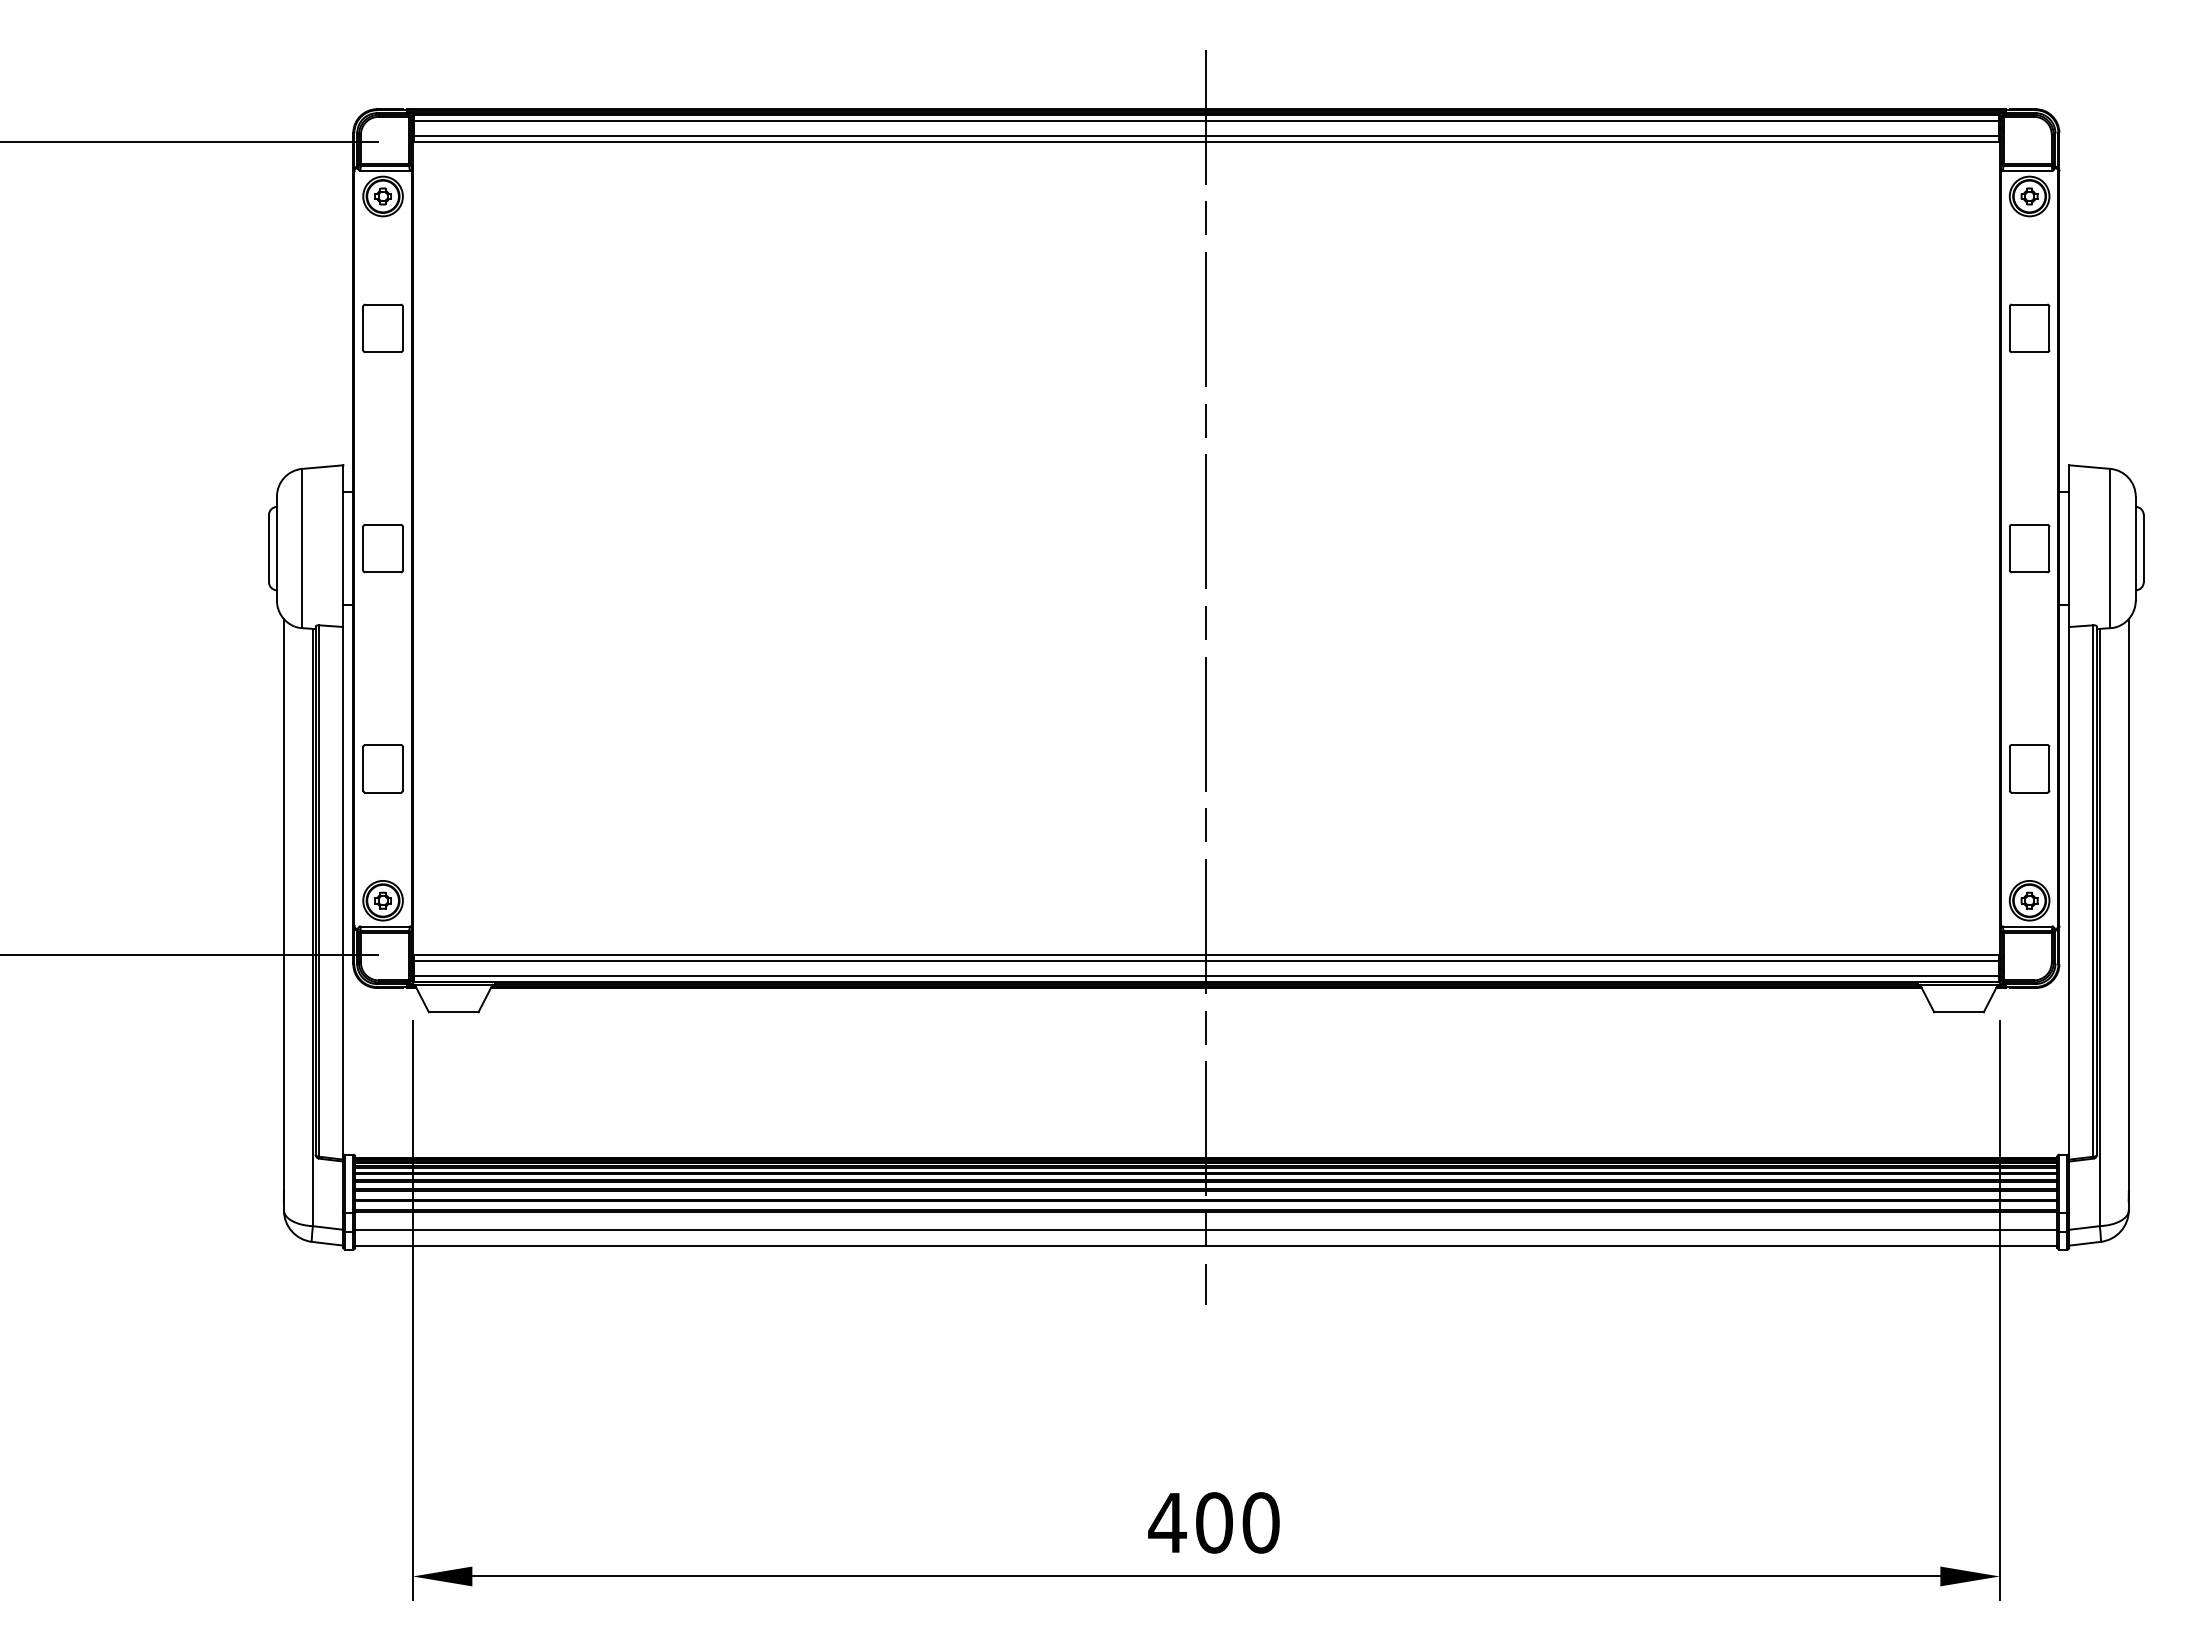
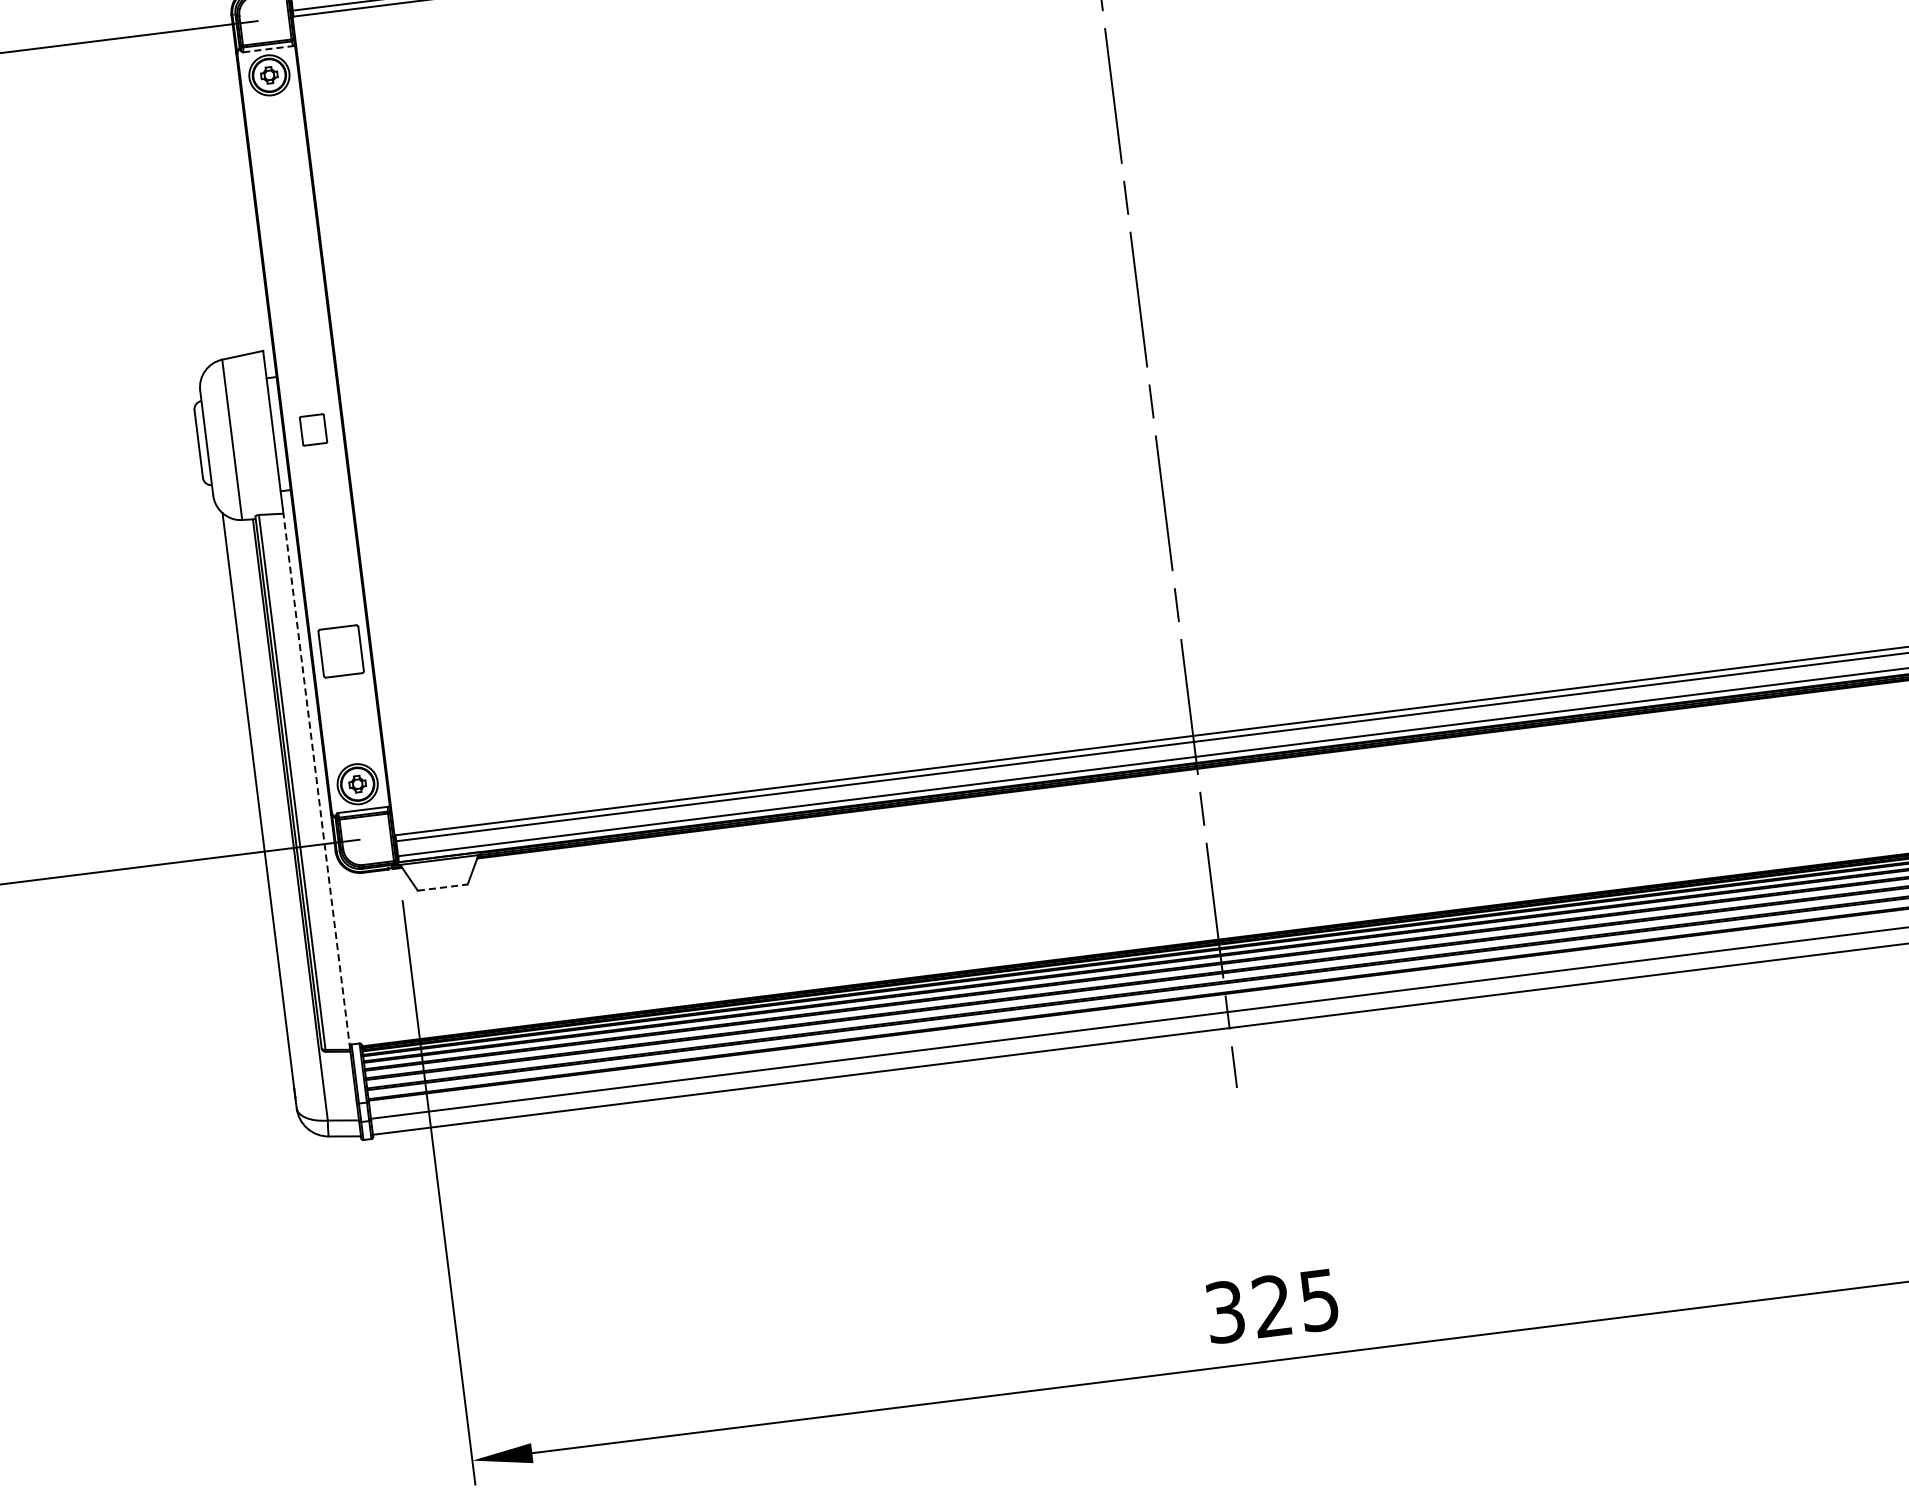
line: (385, 170) -> (268, 48), solid -> dashed
part: (382, 327) -> (285, 207), removed
part: (382, 548) -> (312, 429), size x0.6
line: (343, 892) -> (316, 780), solid -> dashed
line: (453, 1012) -> (442, 887), solid -> dashed
text: (1213, 1522) -> (1271, 1305), 400 -> 325

